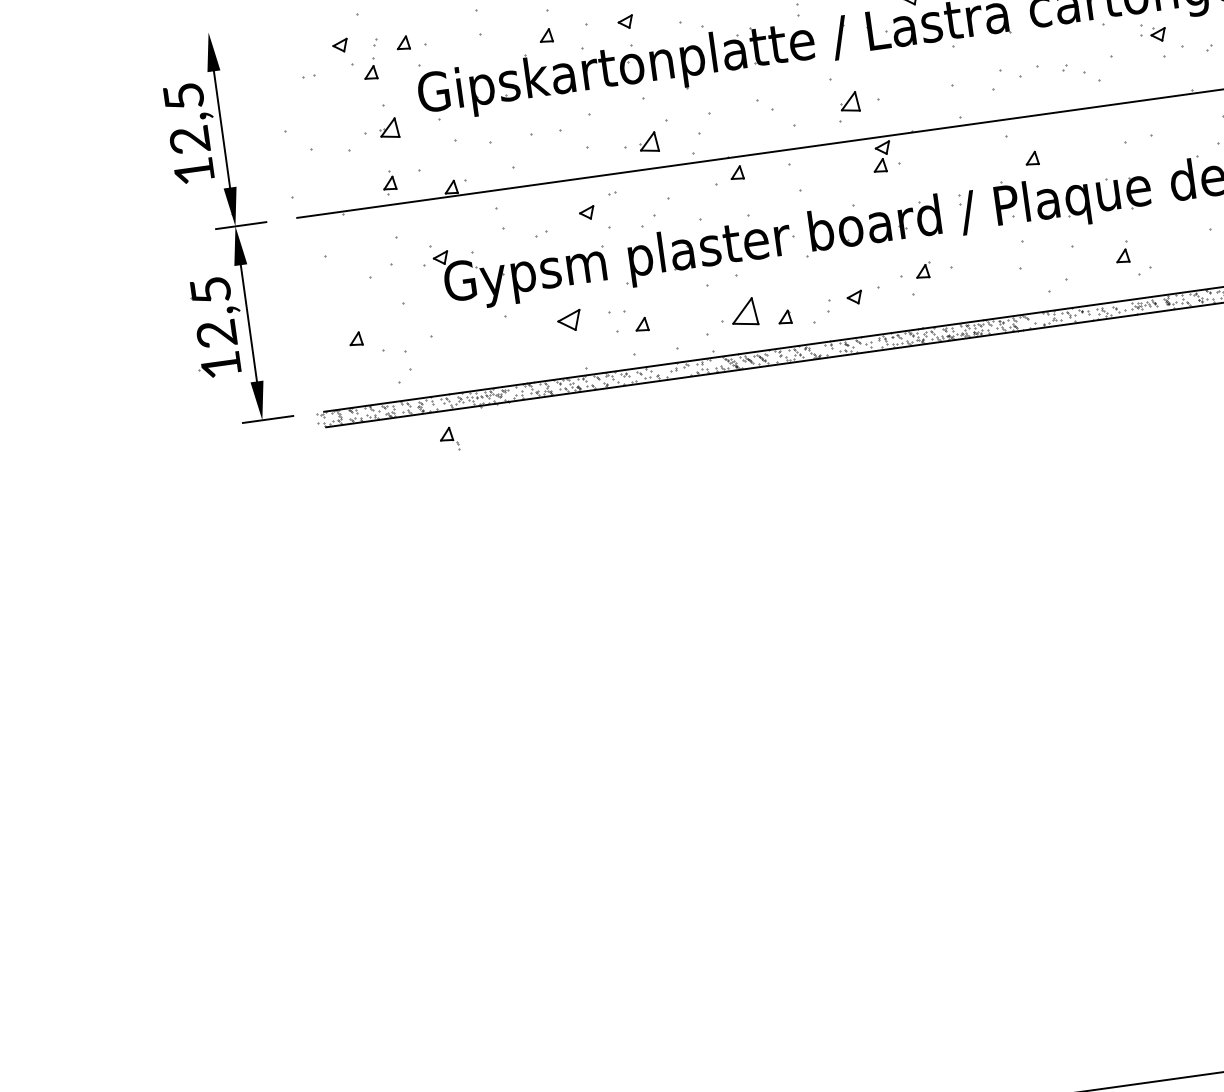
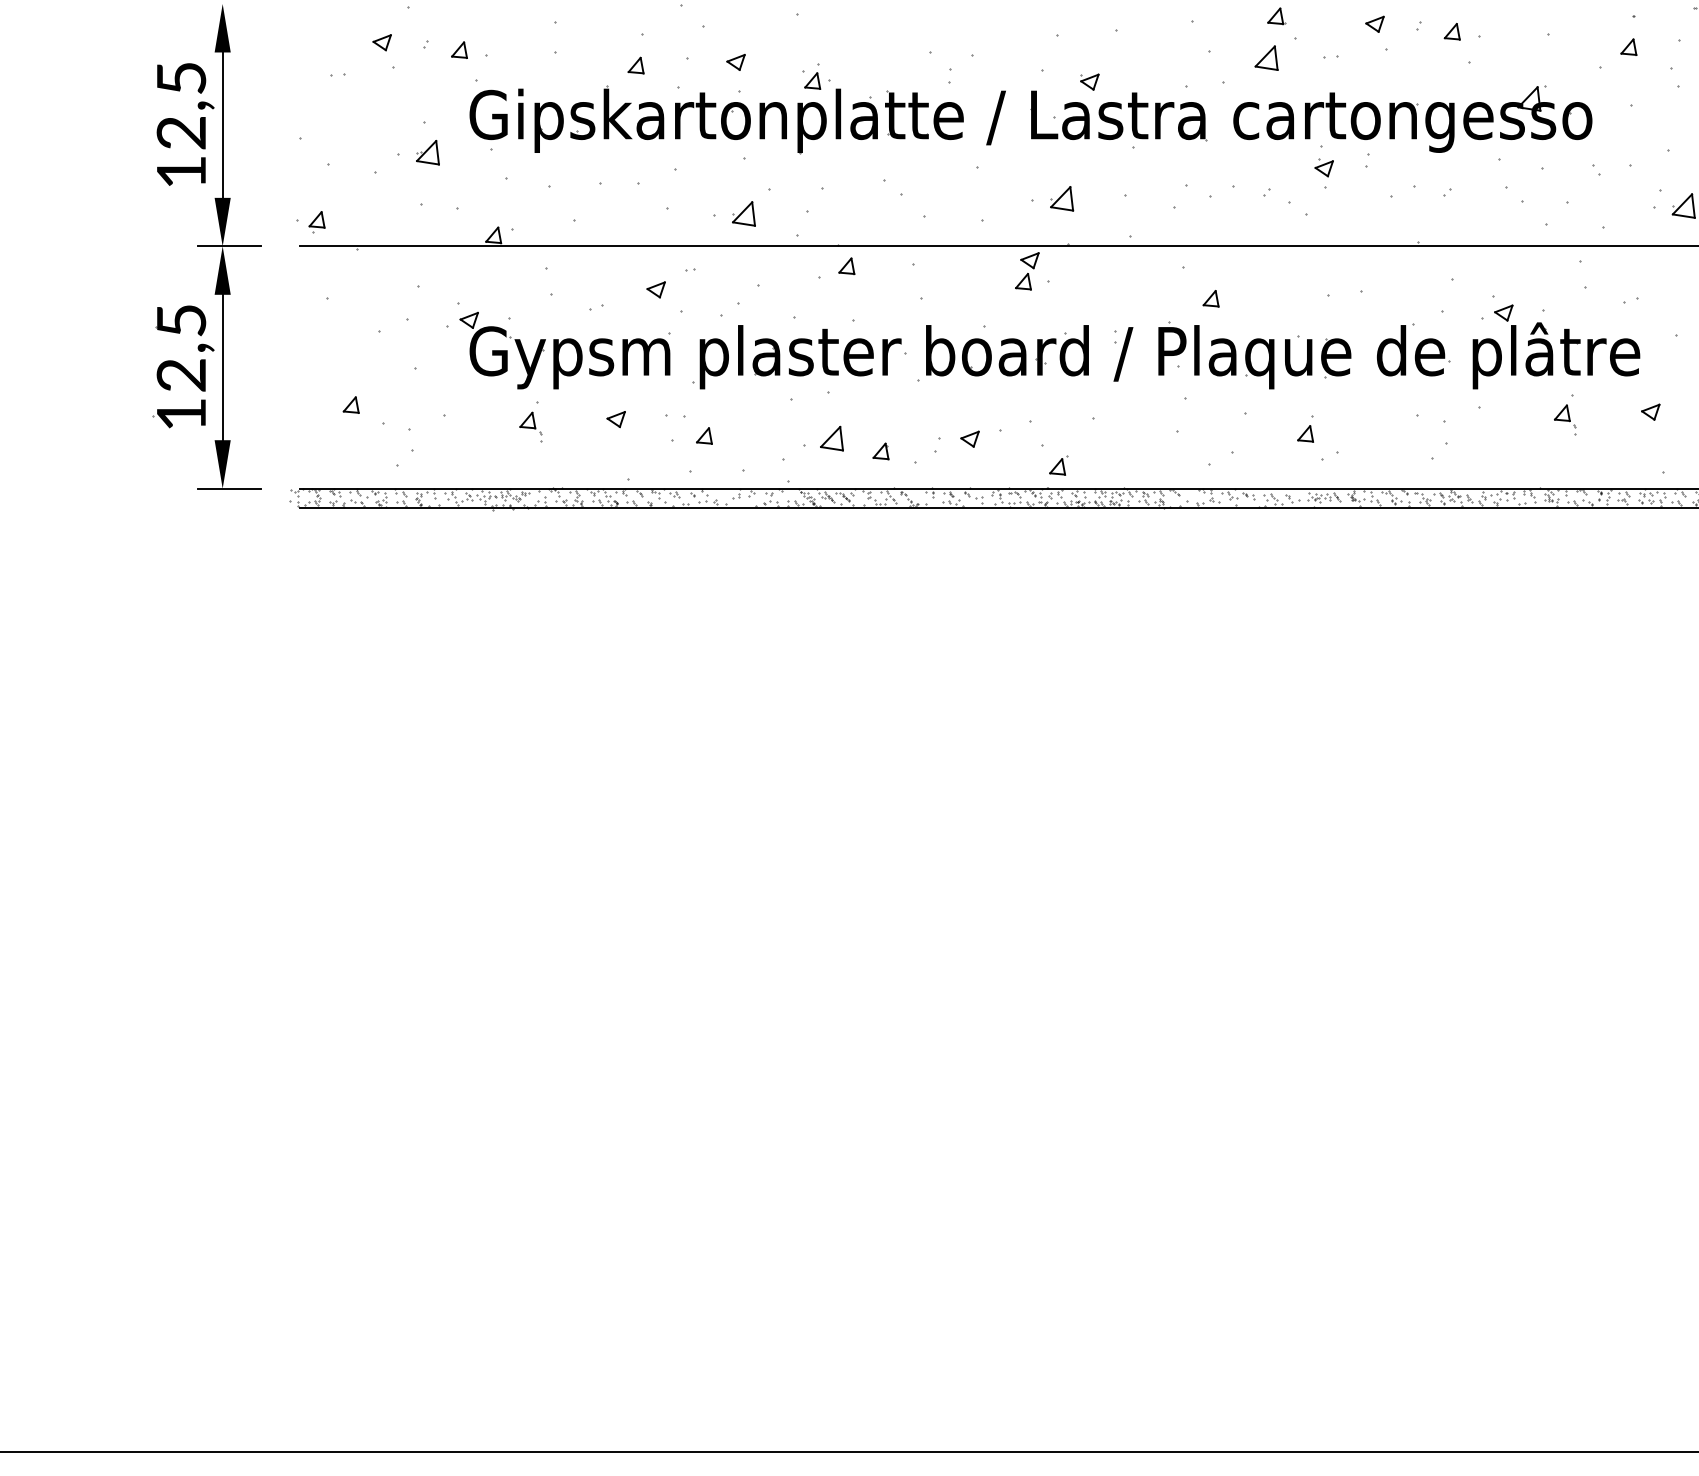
part: (1157, 34) -> (1323, 167), moved
part: (370, 69) -> (812, 76), moved
part: (850, 102) -> (1062, 198), moved
part: (389, 185) -> (316, 222), moved
part: (923, 270) -> (1058, 465), moved
part: (743, 312) -> (831, 438), size x0.71
part: (568, 321) -> (615, 419), size x0.62
part: (449, 439) -> (530, 426), moved

